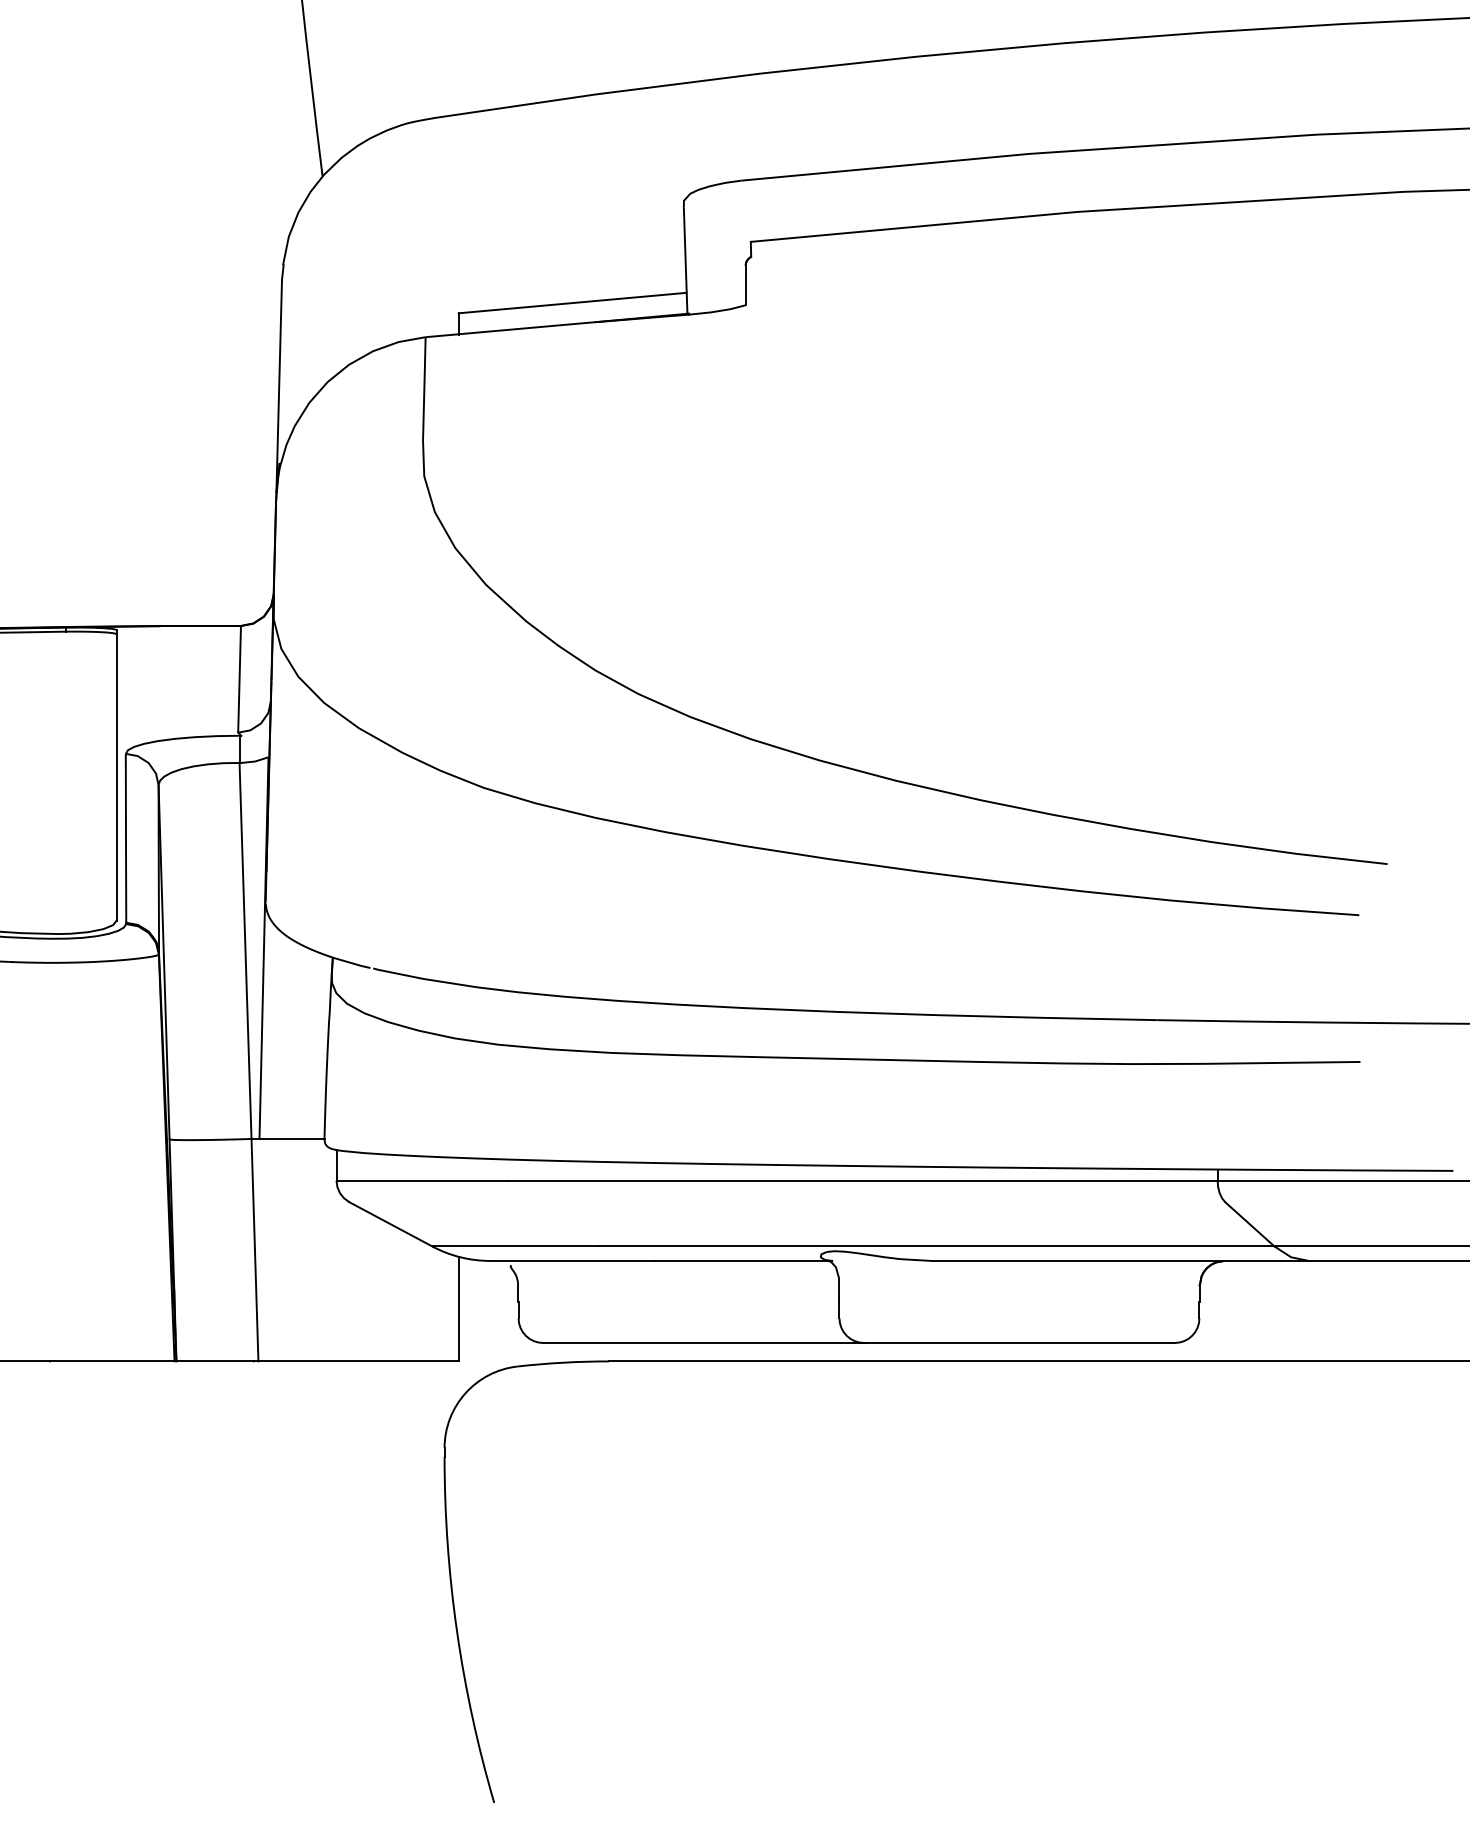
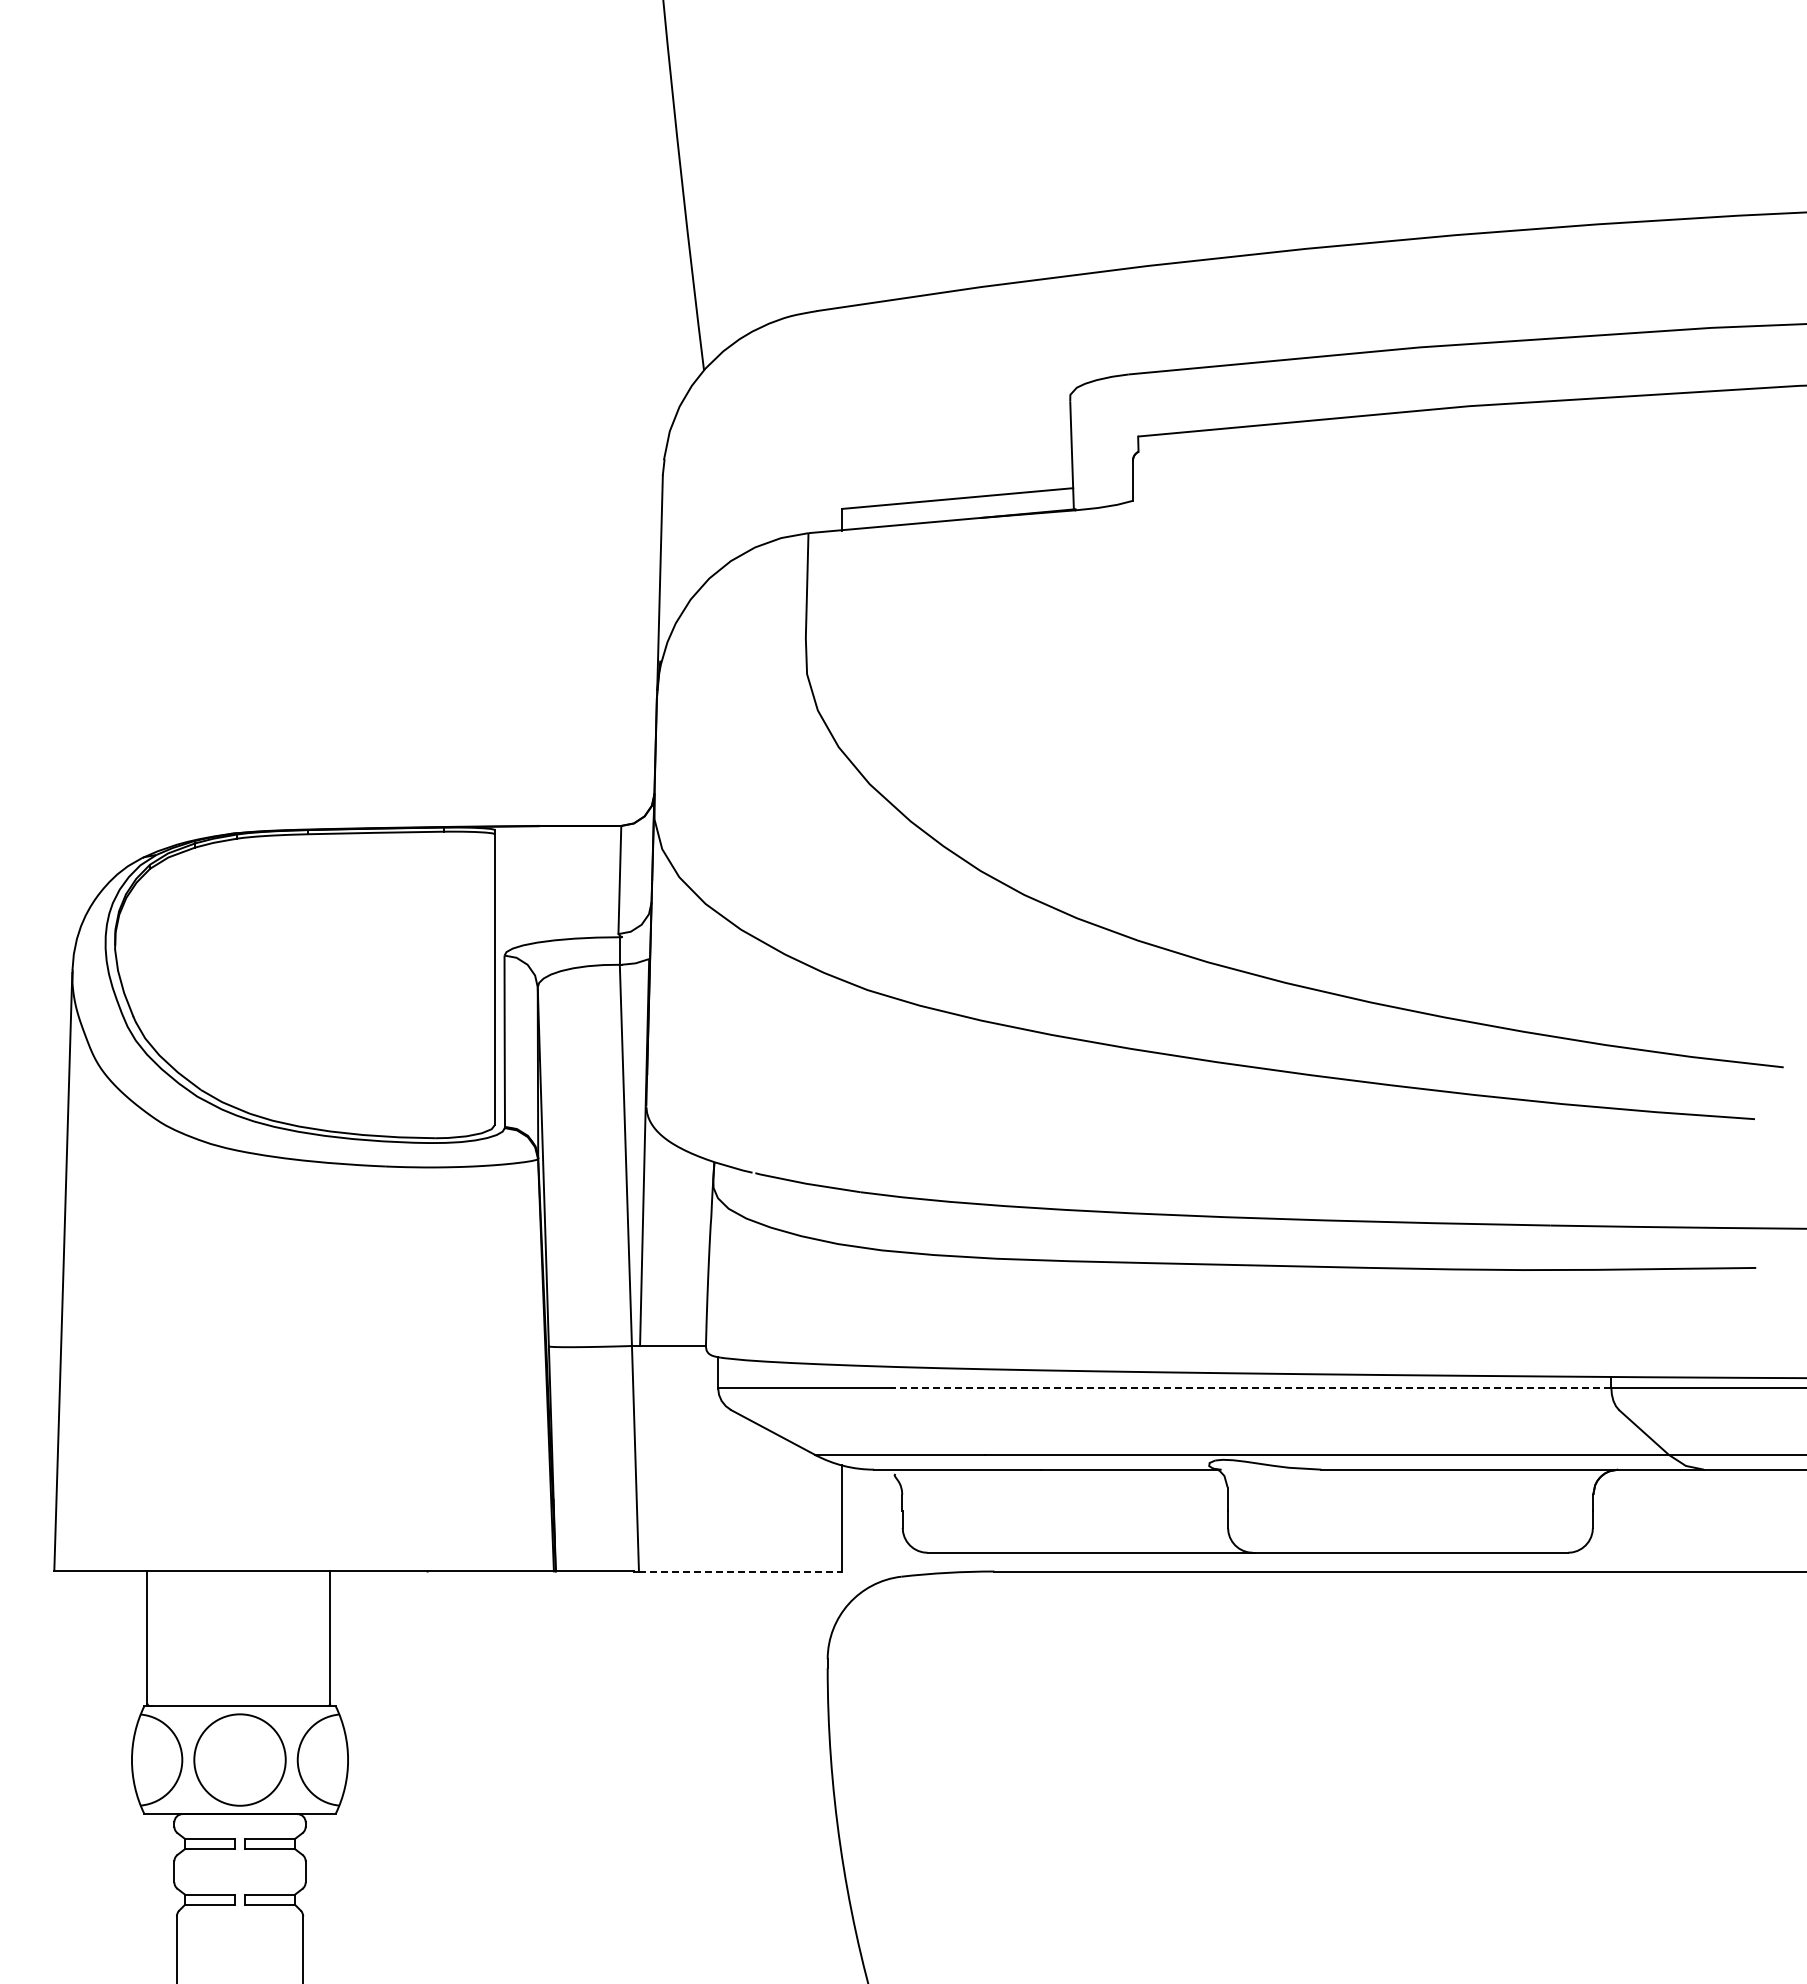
line: (862, 1180) -> (1251, 1388), solid -> dashed
line: (358, 1361) -> (740, 1571), solid -> dashed

